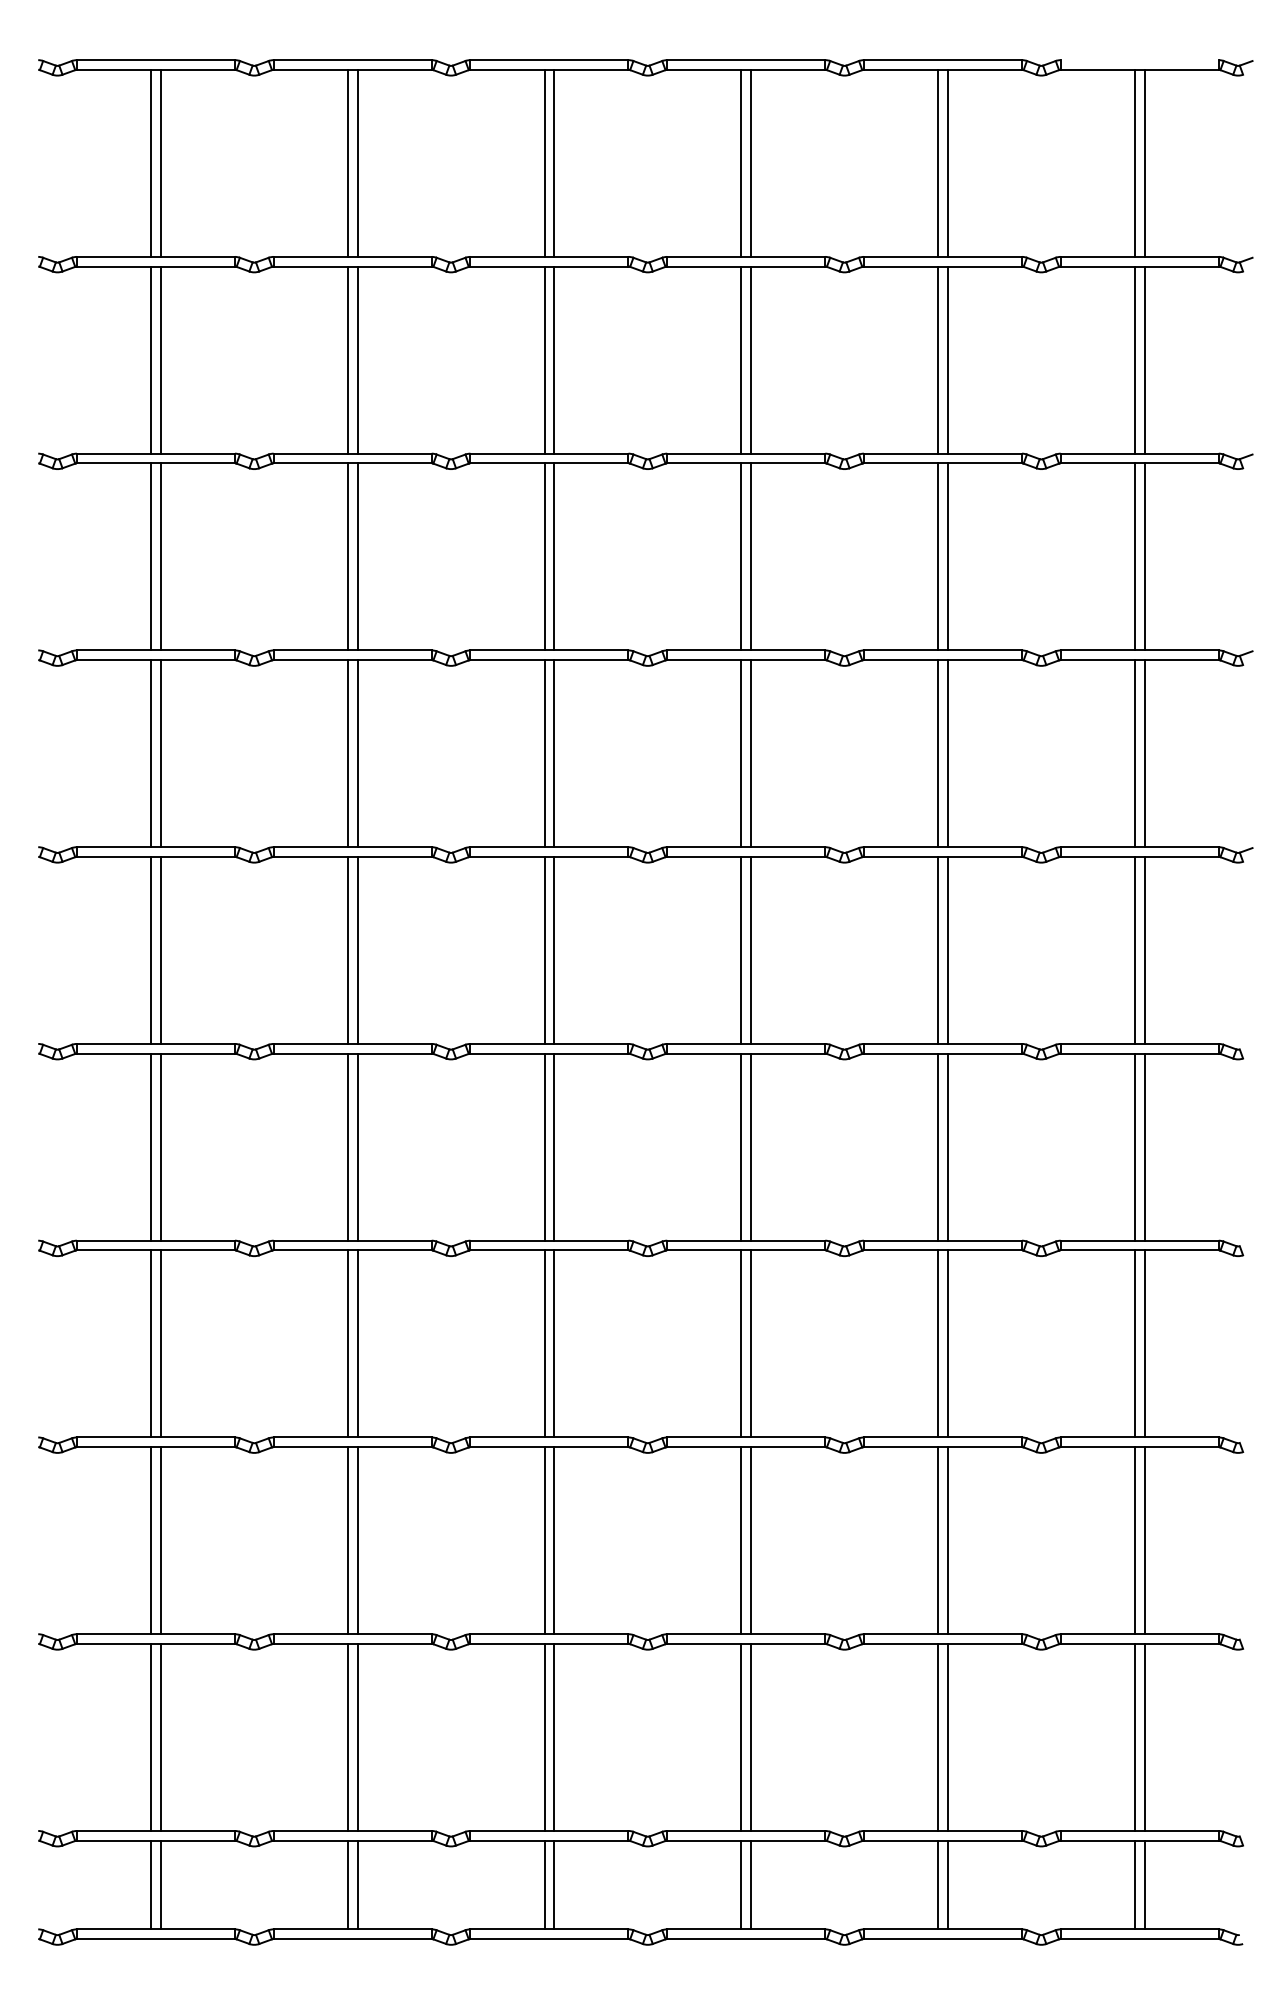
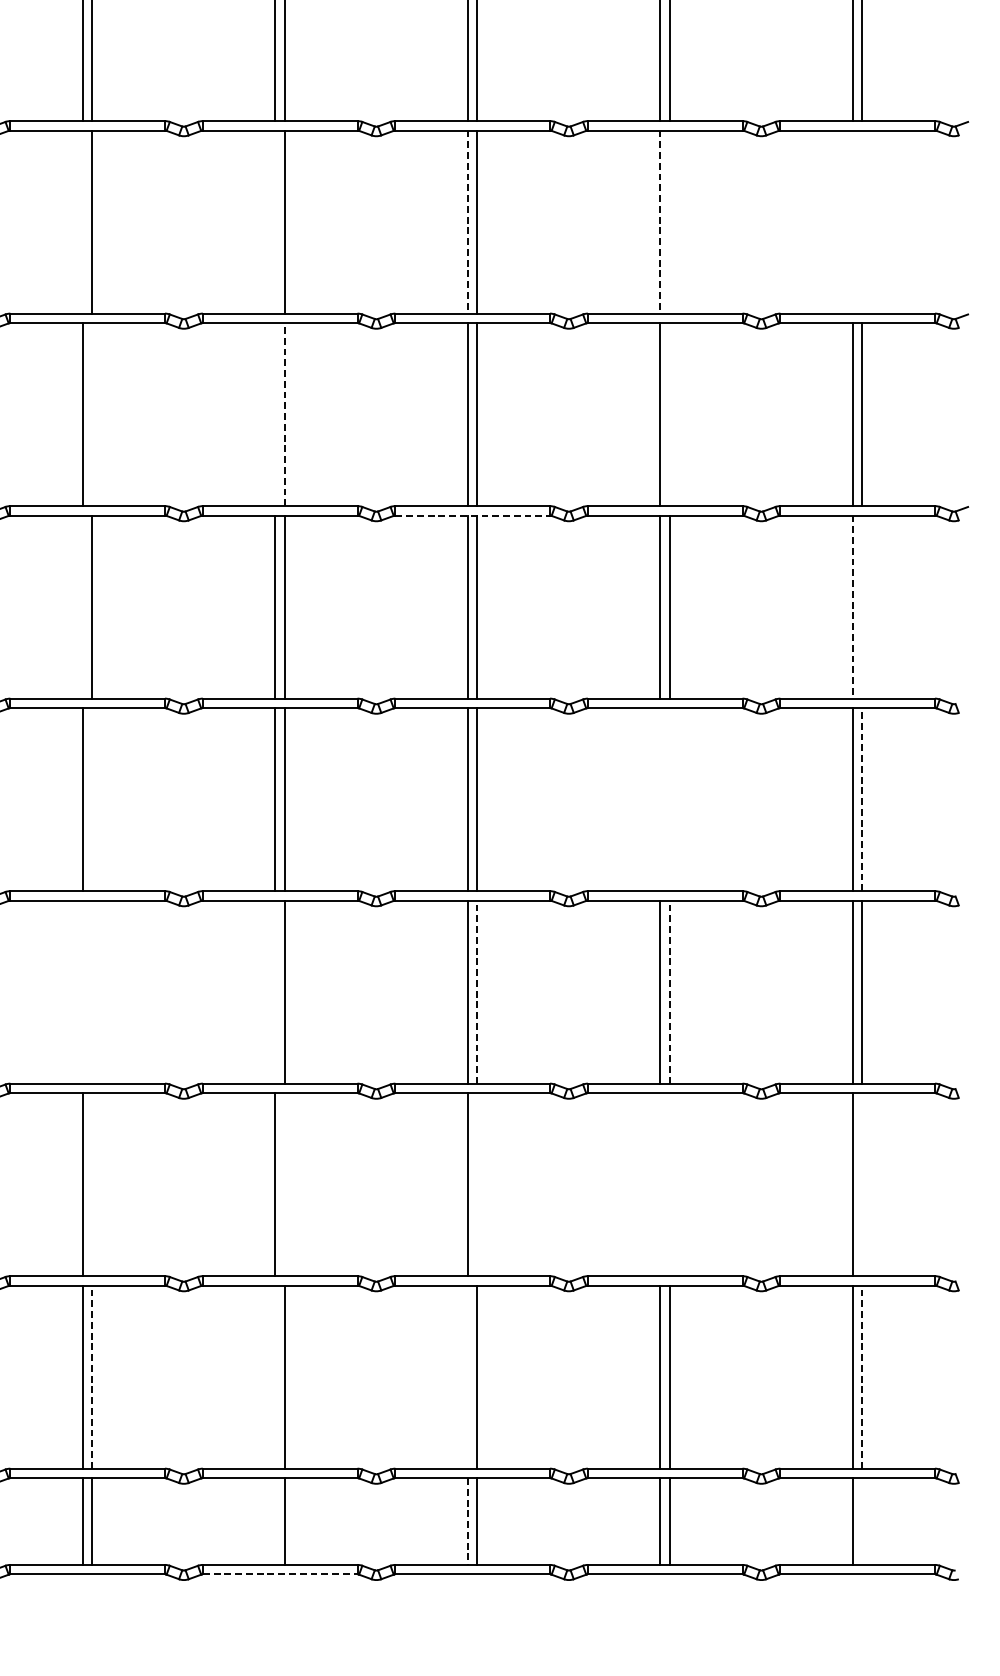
line: (347, 556) -> (82, 221), removed
line: (544, 556) -> (275, 221), removed
line: (741, 556) -> (468, 221), solid -> dashed
line: (938, 556) -> (660, 221), solid -> dashed
line: (947, 556) -> (669, 221), removed
line: (1134, 556) -> (852, 221), removed
line: (1144, 556) -> (862, 221), removed
line: (357, 753) -> (92, 414), removed
line: (544, 753) -> (275, 414), removed
line: (554, 753) -> (285, 414), solid -> dashed
line: (947, 753) -> (669, 414), removed
line: (746, 856) -> (472, 515), solid -> dashed
line: (347, 949) -> (82, 606), removed
line: (1144, 949) -> (862, 606), removed
line: (1134, 950) -> (852, 607), solid -> dashed
line: (357, 1146) -> (92, 798), removed
line: (938, 1146) -> (660, 798), removed
line: (947, 1146) -> (669, 798), removed
line: (1144, 1147) -> (862, 799), solid -> dashed
line: (347, 1343) -> (82, 991), removed
line: (357, 1343) -> (92, 991), removed
line: (544, 1343) -> (275, 991), removed
line: (751, 1343) -> (477, 991), solid -> dashed
line: (947, 1343) -> (669, 991), solid -> dashed
line: (357, 1540) -> (92, 1184), removed
line: (554, 1540) -> (285, 1184), removed
line: (751, 1540) -> (477, 1184), removed
line: (938, 1540) -> (660, 1184), removed
line: (947, 1540) -> (669, 1184), removed
line: (1144, 1540) -> (862, 1184), removed
line: (544, 1736) -> (275, 1376), removed
line: (741, 1736) -> (468, 1376), removed
line: (357, 1737) -> (92, 1377), solid -> dashed
line: (1144, 1737) -> (862, 1377), solid -> dashed
line: (544, 1884) -> (275, 1521), removed
line: (1144, 1884) -> (862, 1521), removed
line: (741, 1885) -> (468, 1522), solid -> dashed
line: (549, 1939) -> (280, 1574), solid -> dashed

